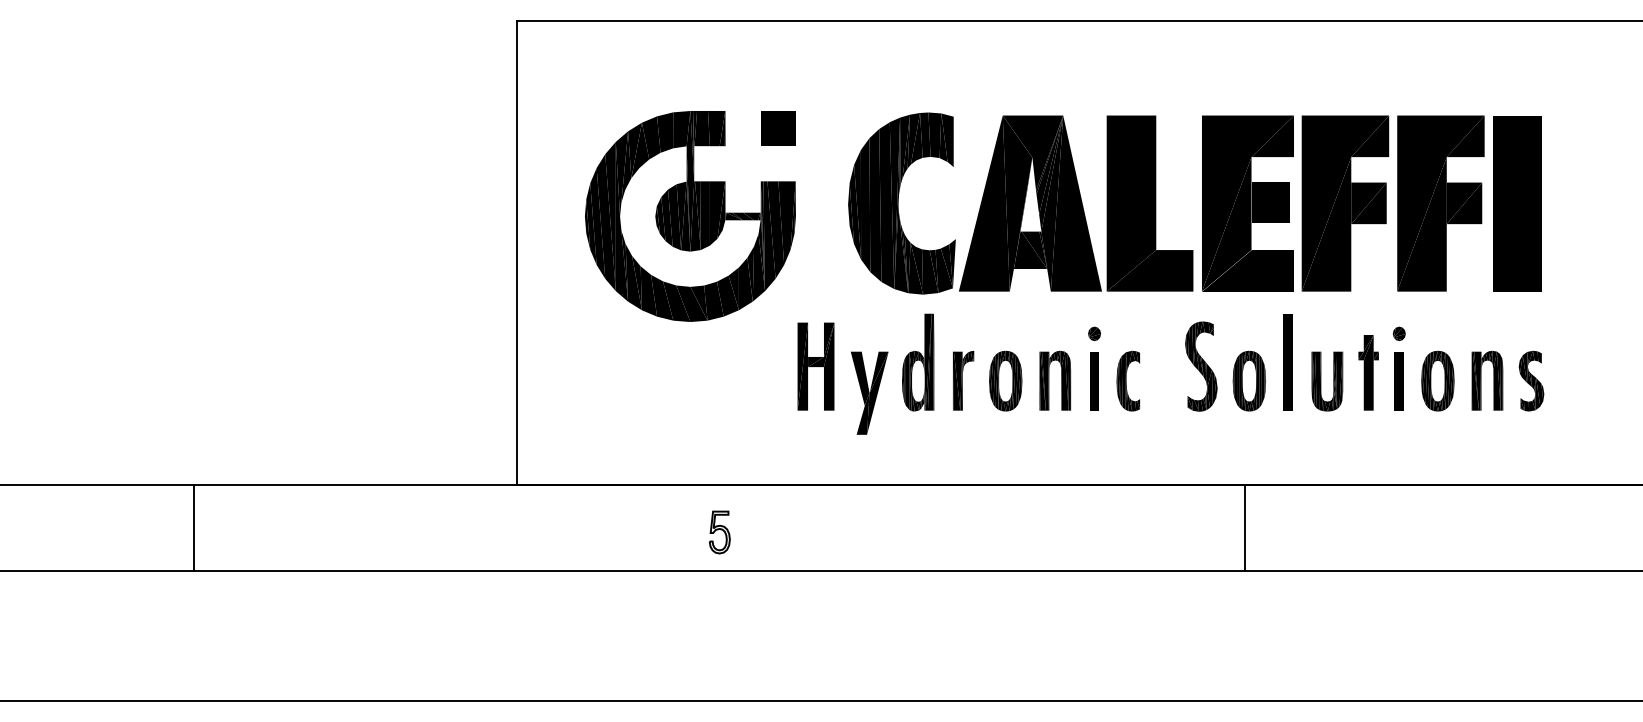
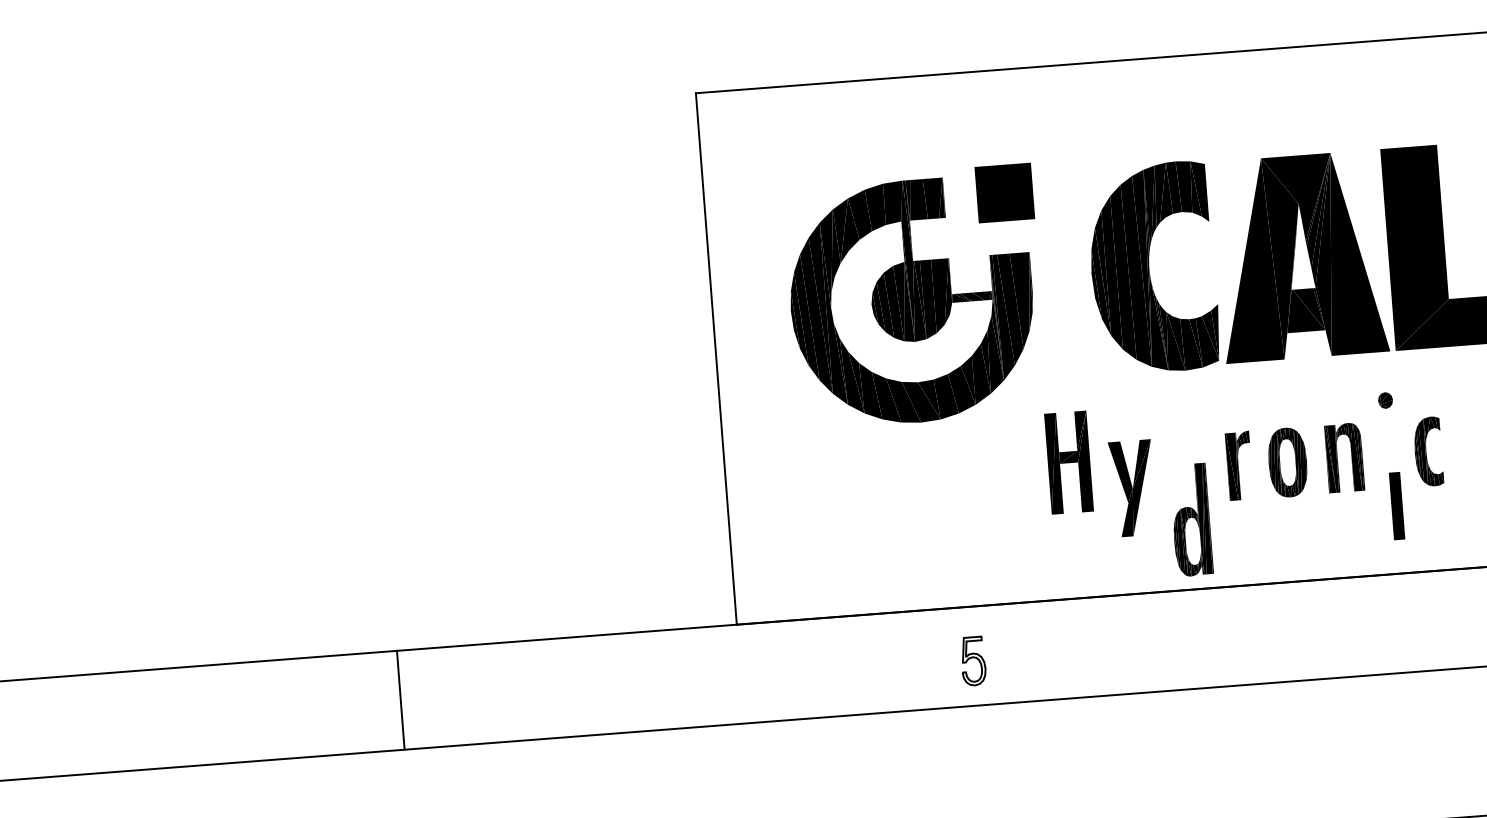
part: (778, 128) -> (1005, 192), size x1.4
part: (918, 362) -> (1191, 519), moved
part: (1094, 381) -> (1397, 506), moved
line: (193, 527) -> (400, 699), moved

